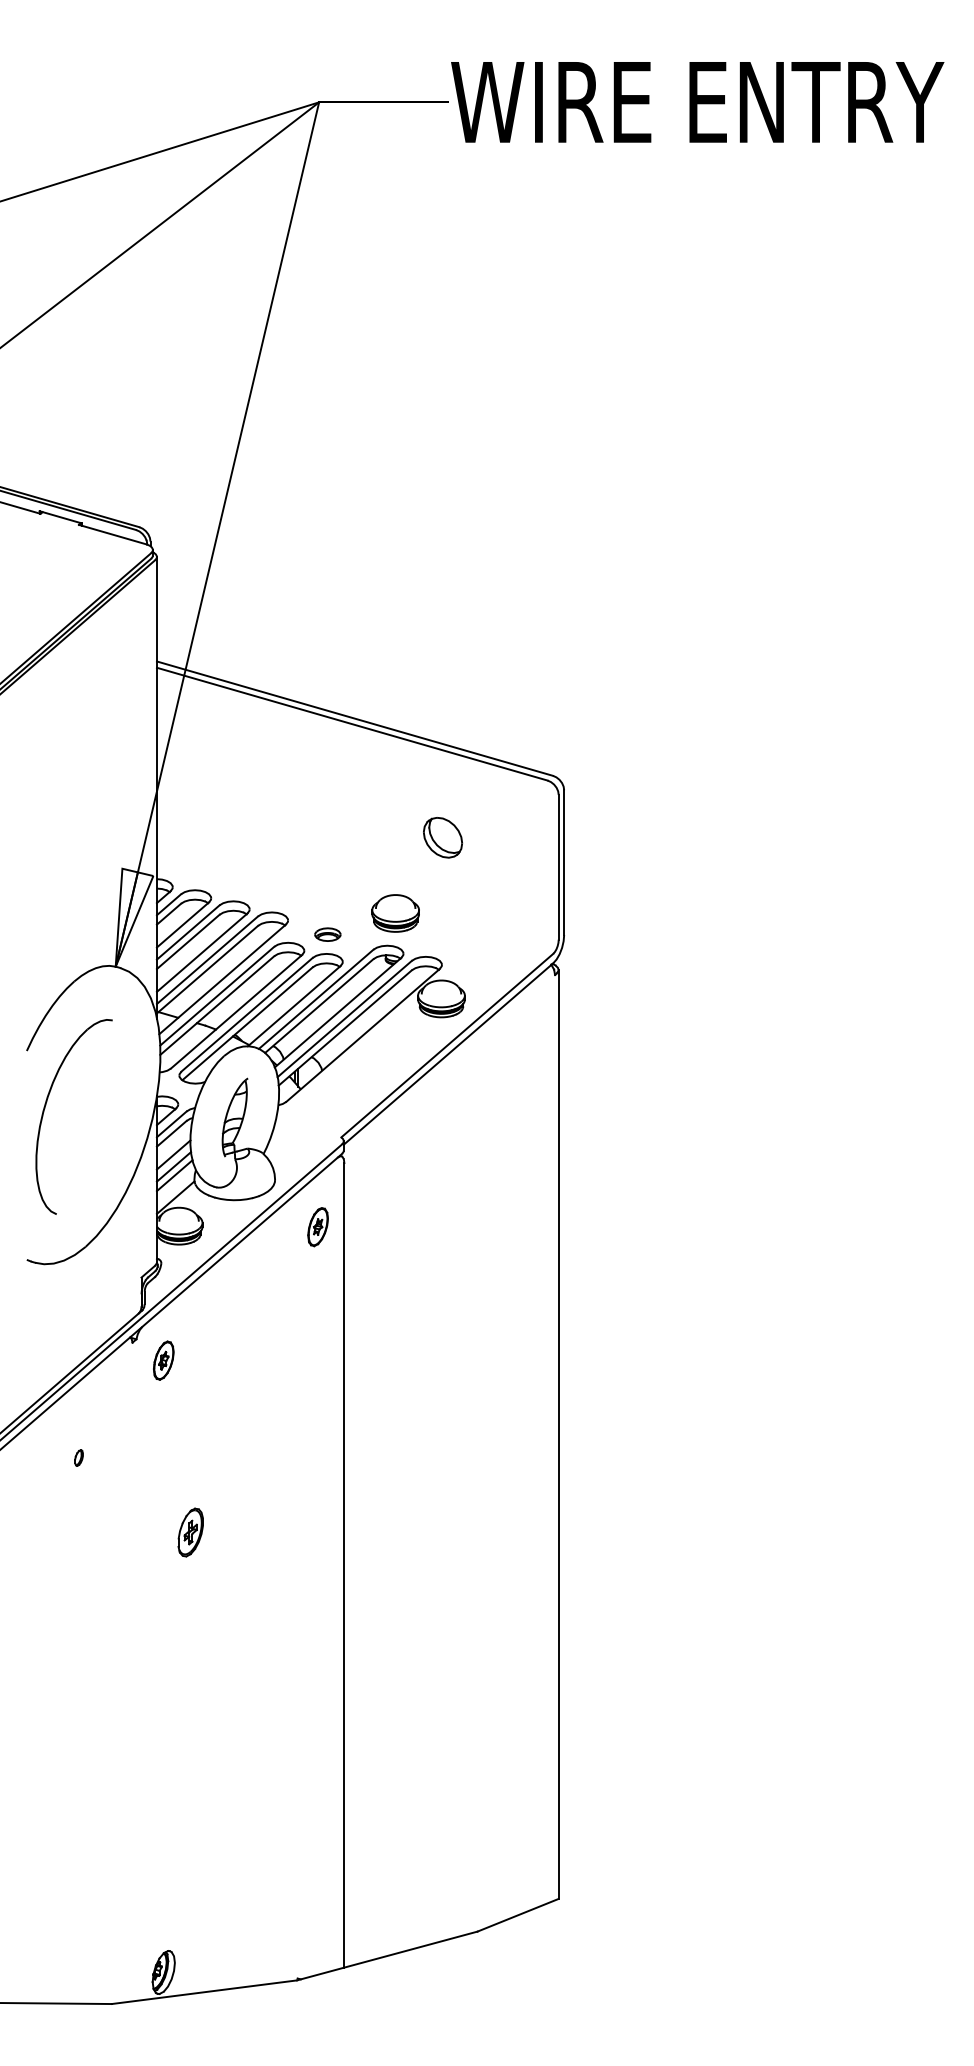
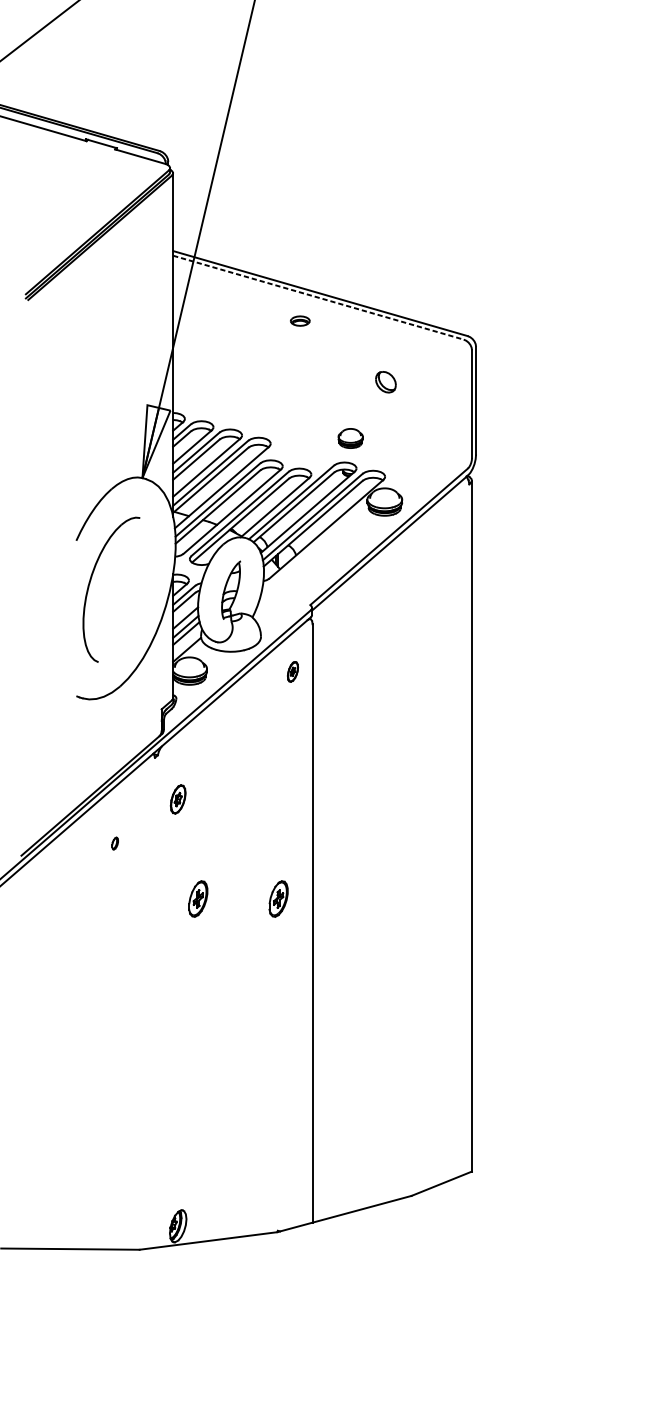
line: (352, 724) -> (318, 297), solid -> dashed
part: (442, 837) -> (385, 381), size x0.7
part: (395, 913) -> (350, 438), size x0.7
part: (327, 934) -> (300, 320), moved
part: (317, 1227) -> (292, 672), size x0.7
part: (163, 1360) -> (178, 799), moved
part: (298, 1532) -> (278, 898), added

